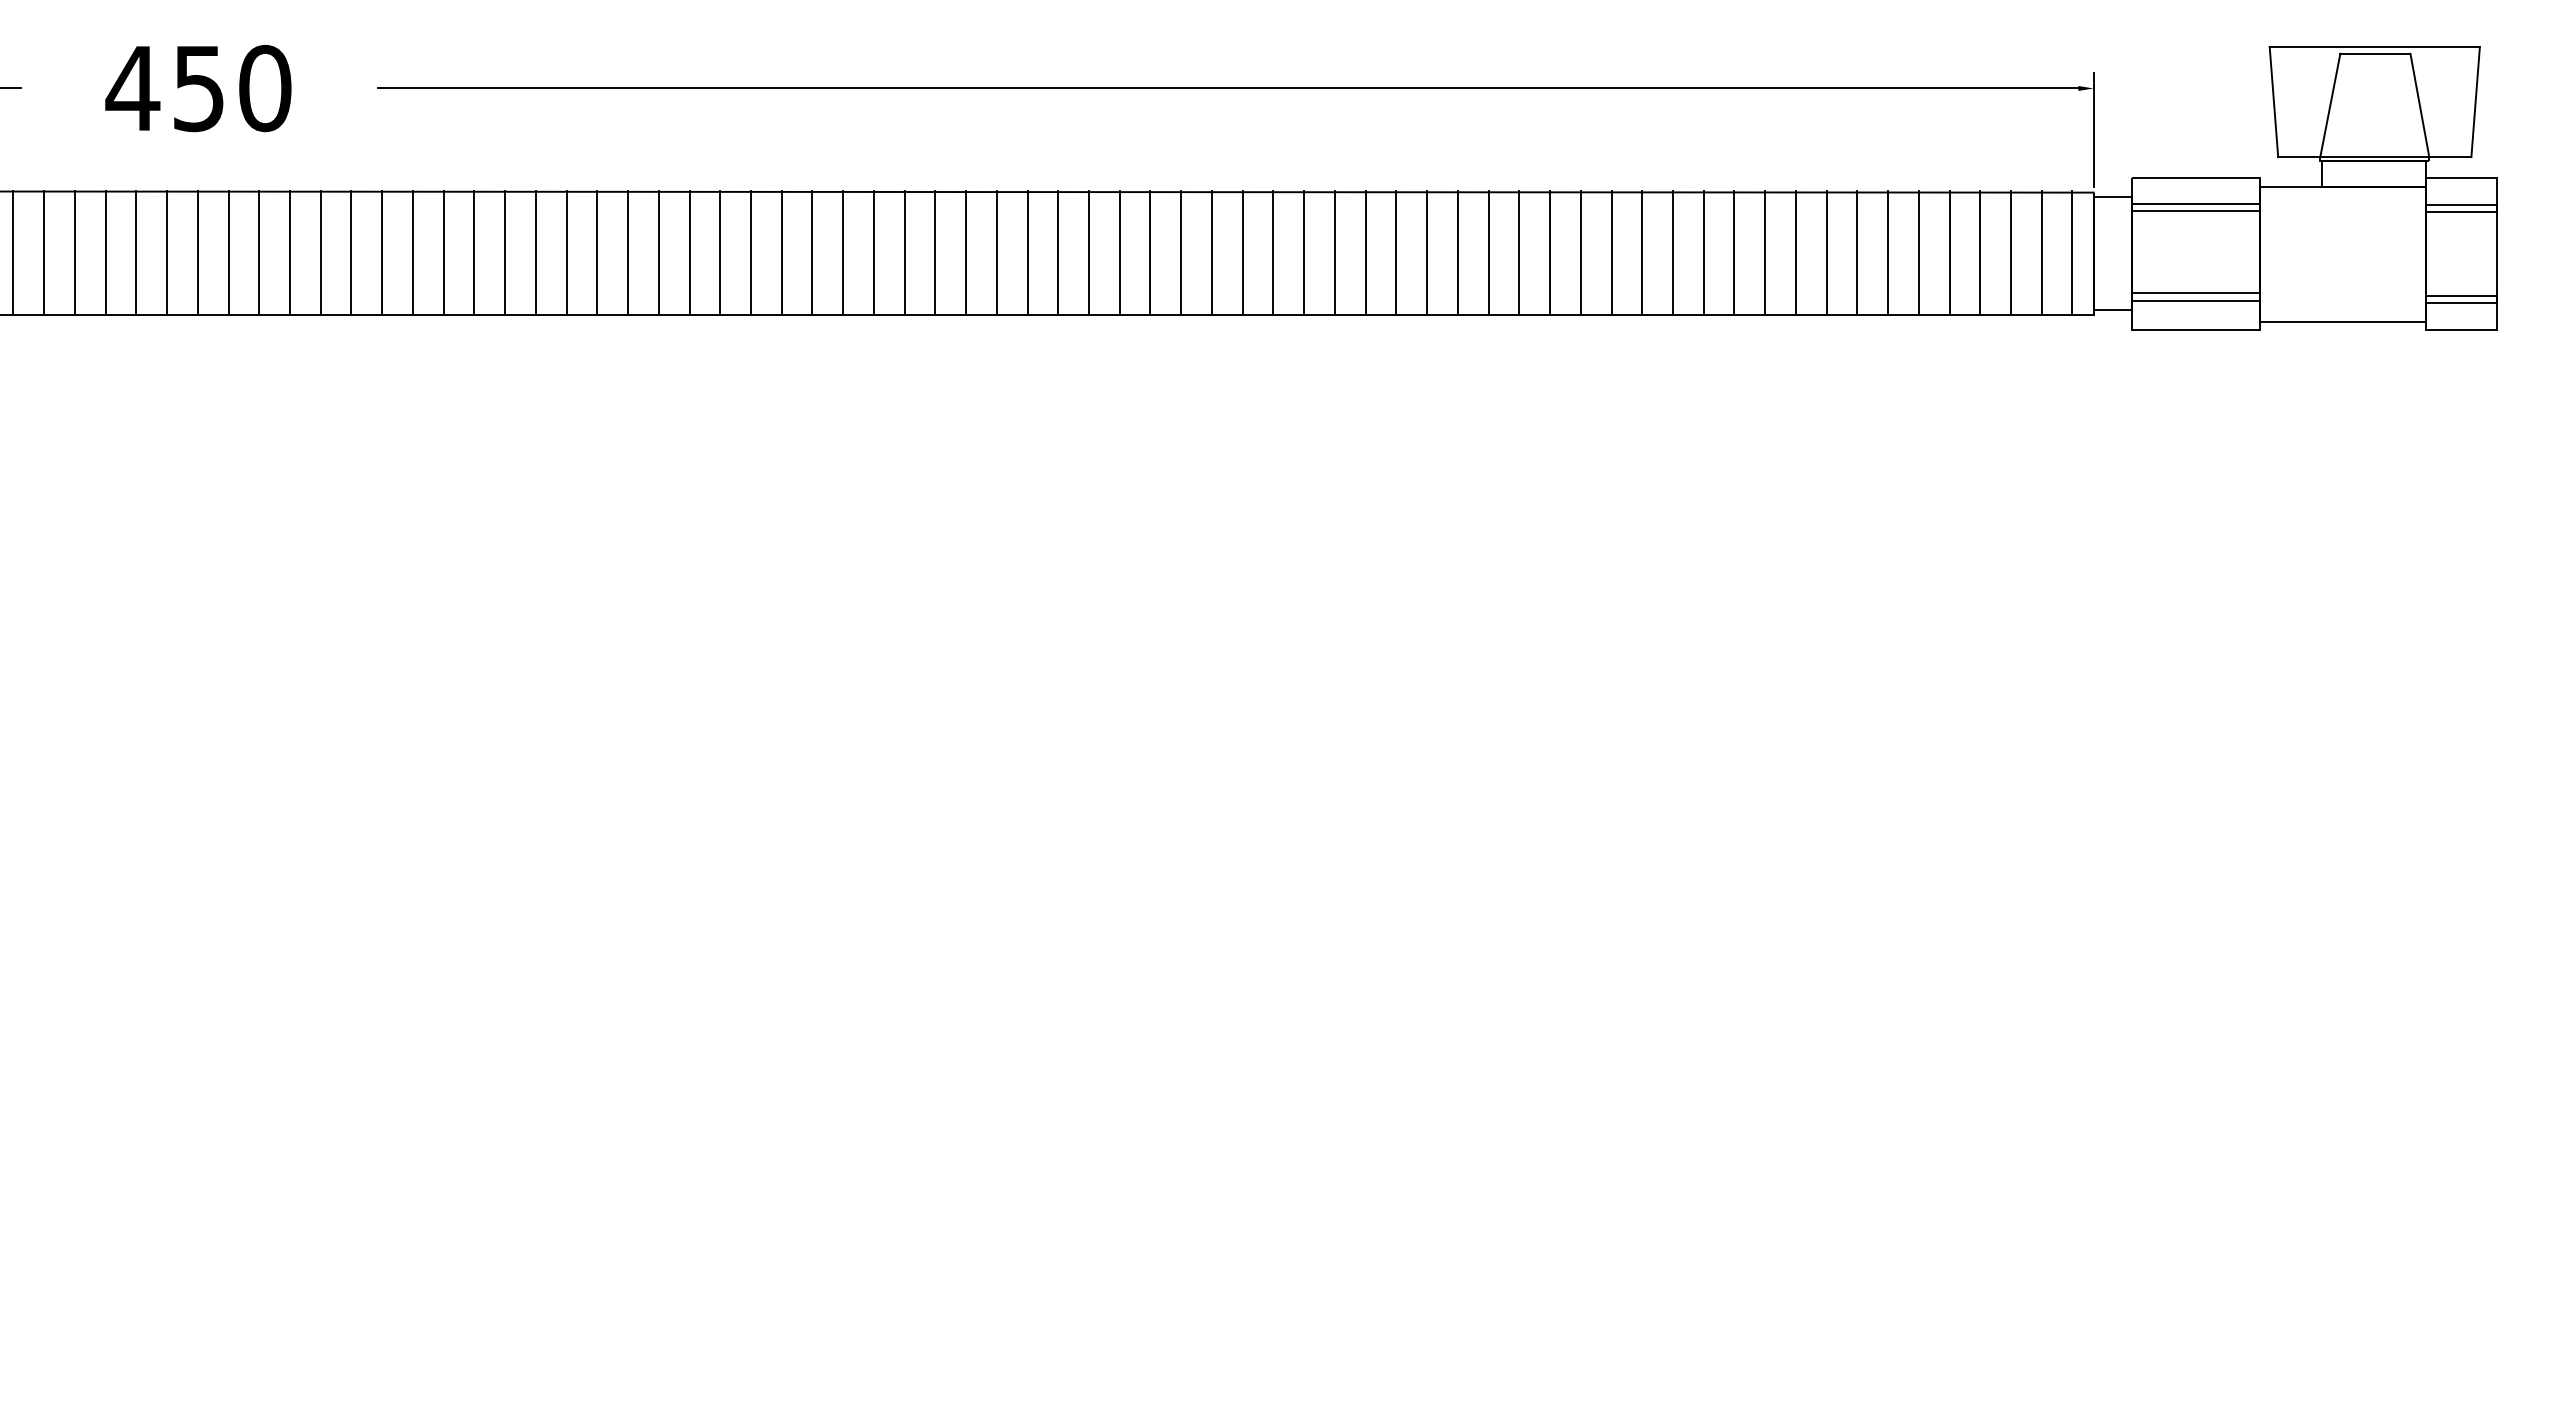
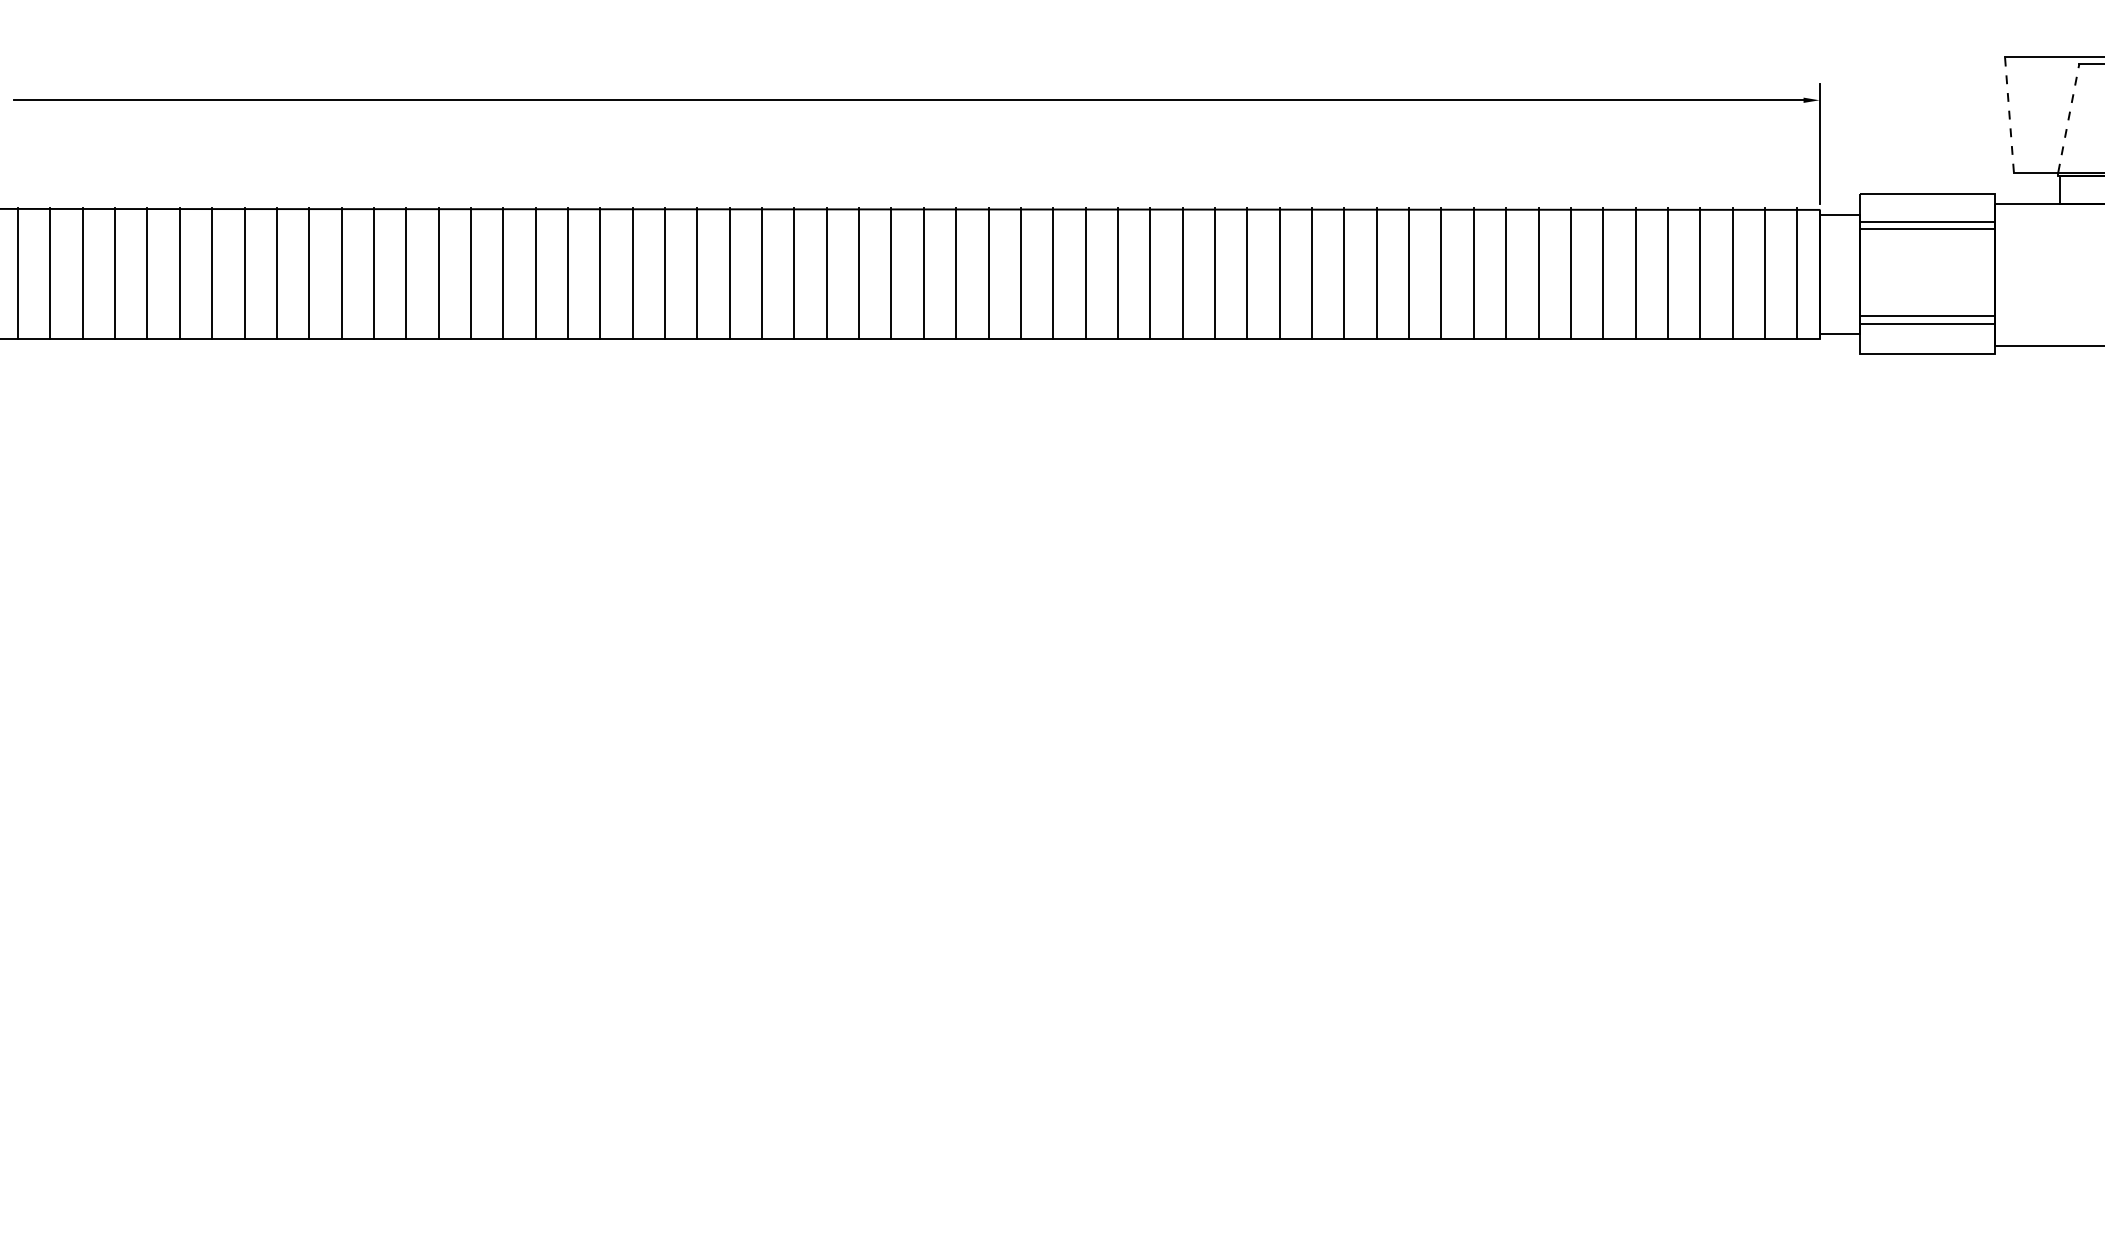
line: (2273, 101) -> (2008, 113), solid -> dashed
line: (2330, 105) -> (2068, 118), solid -> dashed

